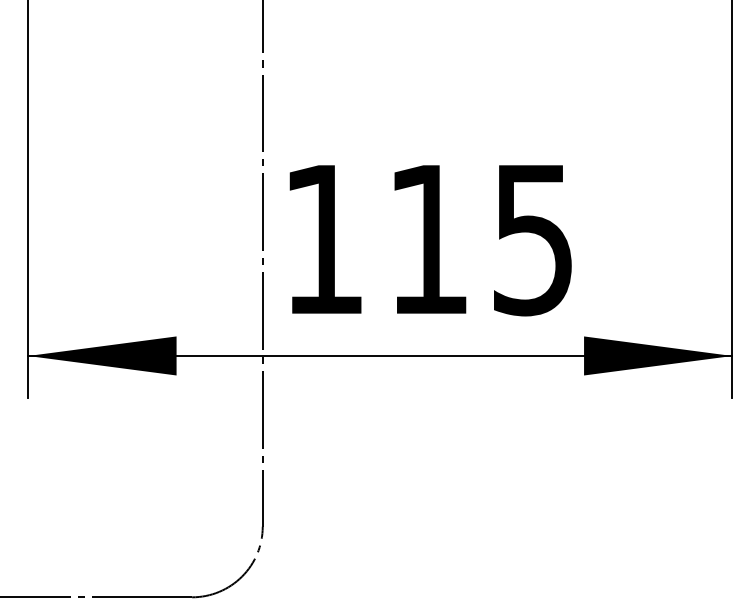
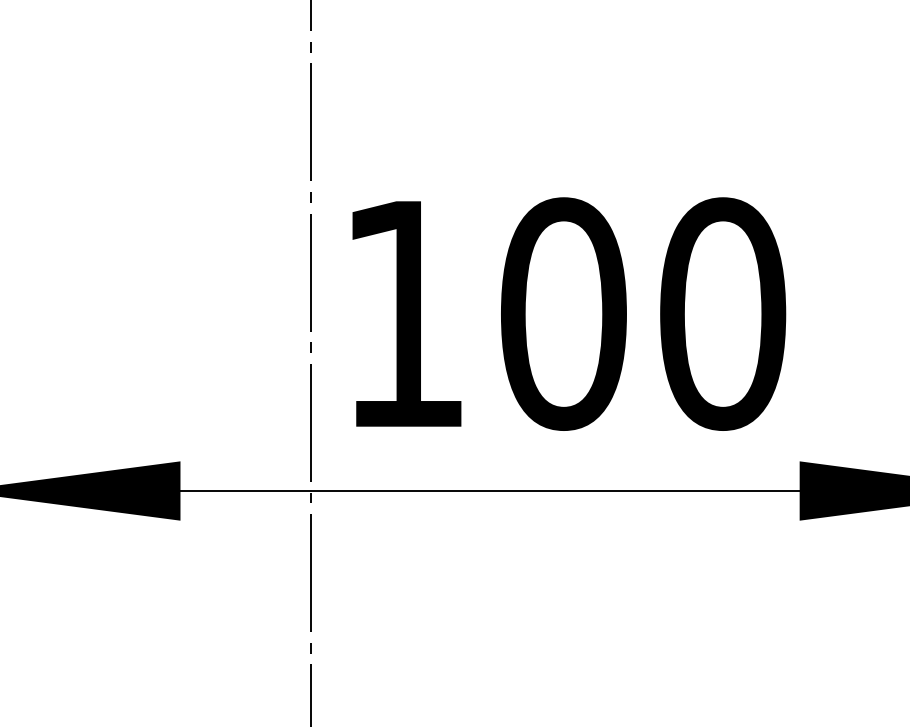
text: (481, 239) -> (643, 314), 115 -> 100

